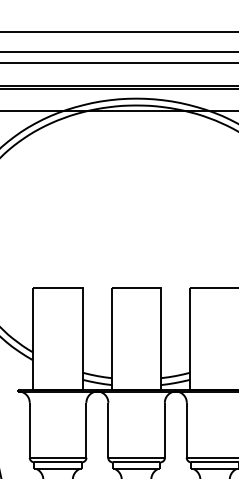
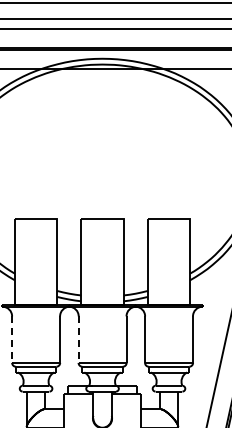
line: (30, 431) -> (12, 340), solid -> dashed
line: (108, 431) -> (78, 340), solid -> dashed

